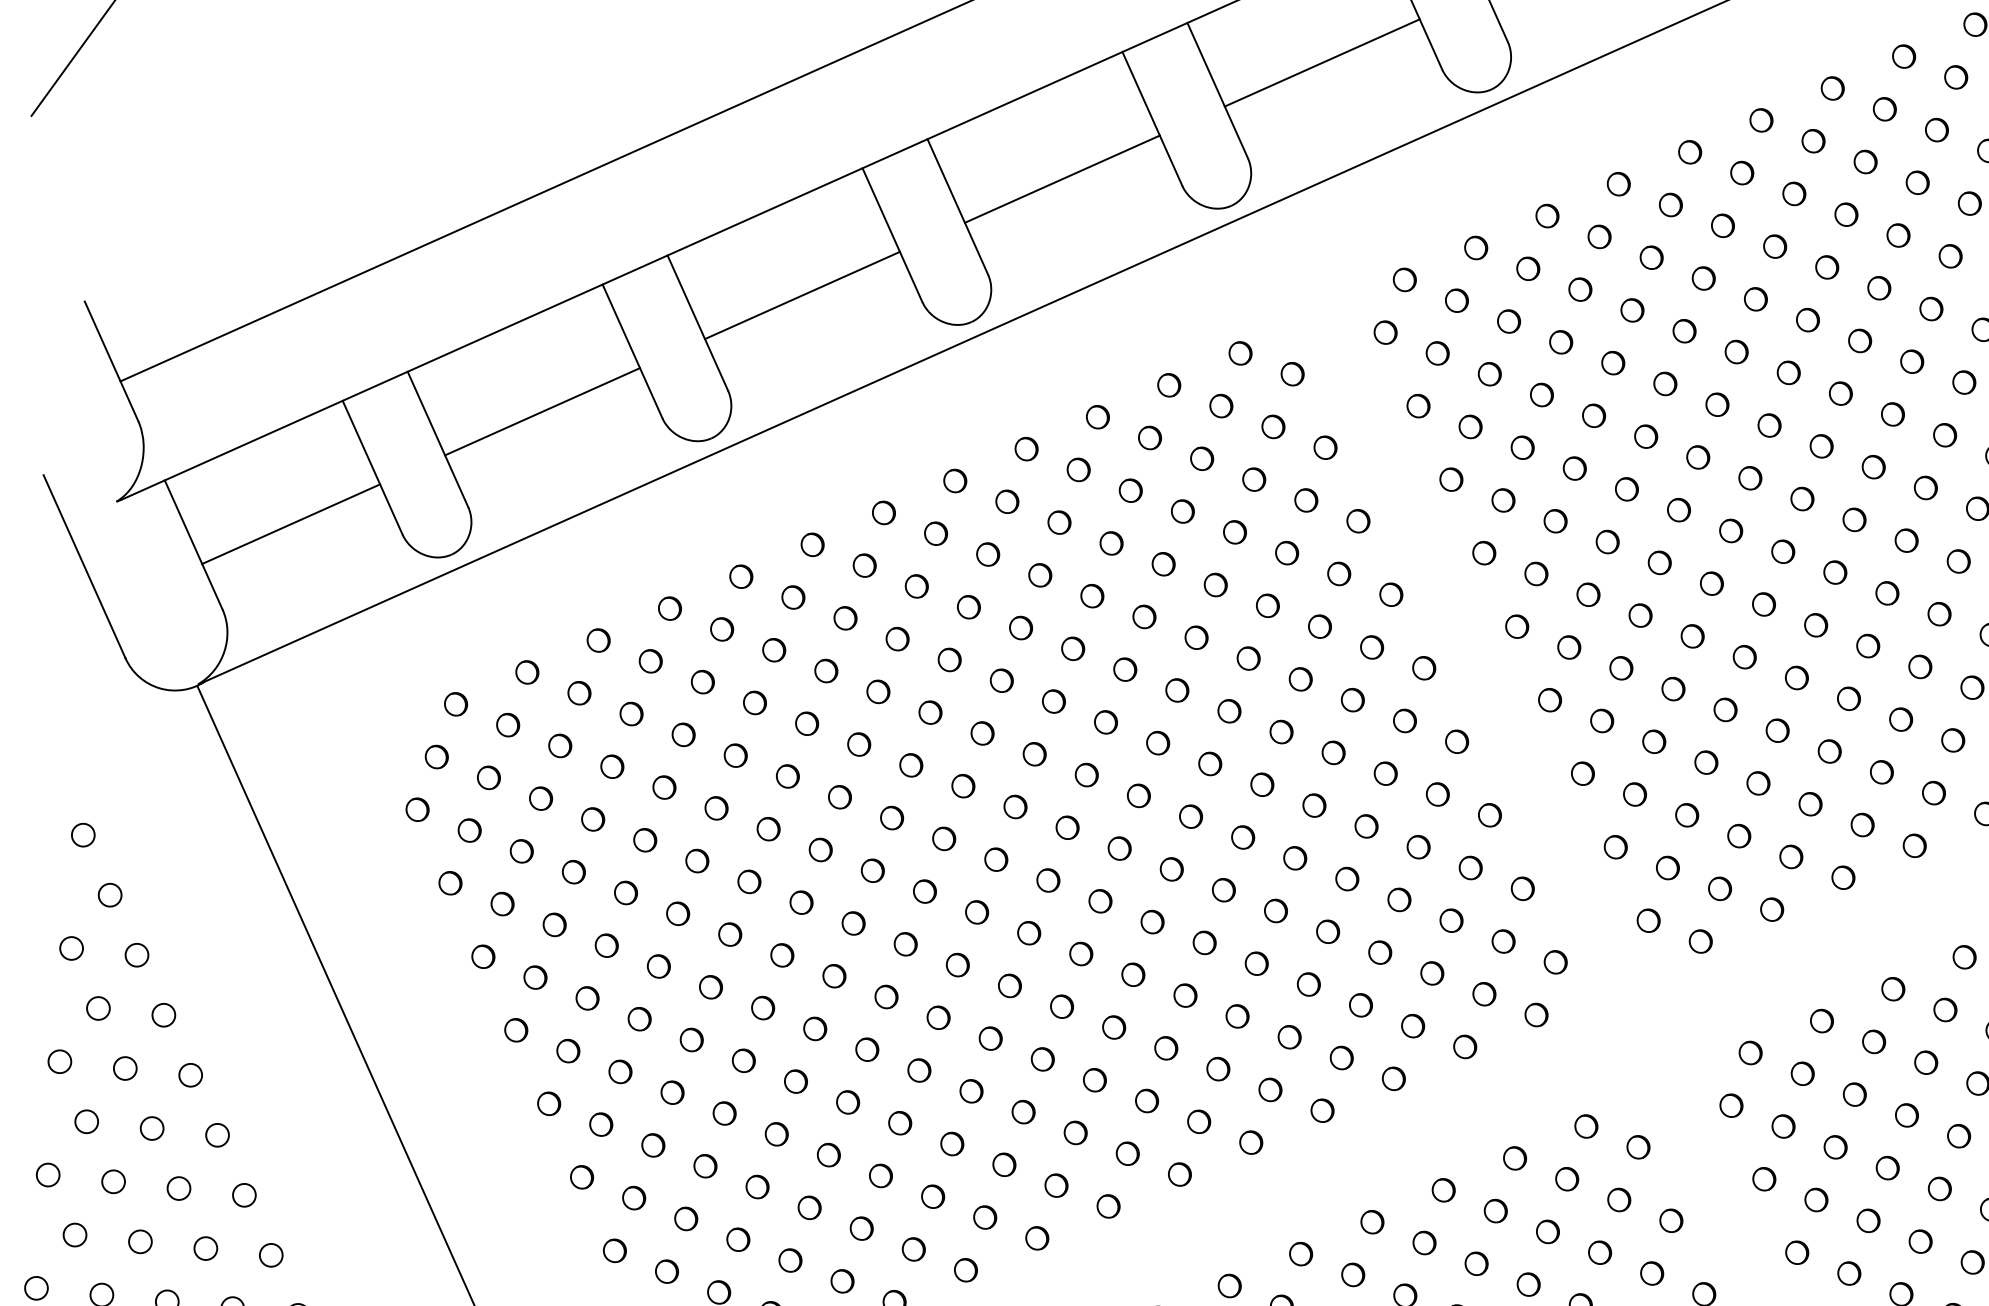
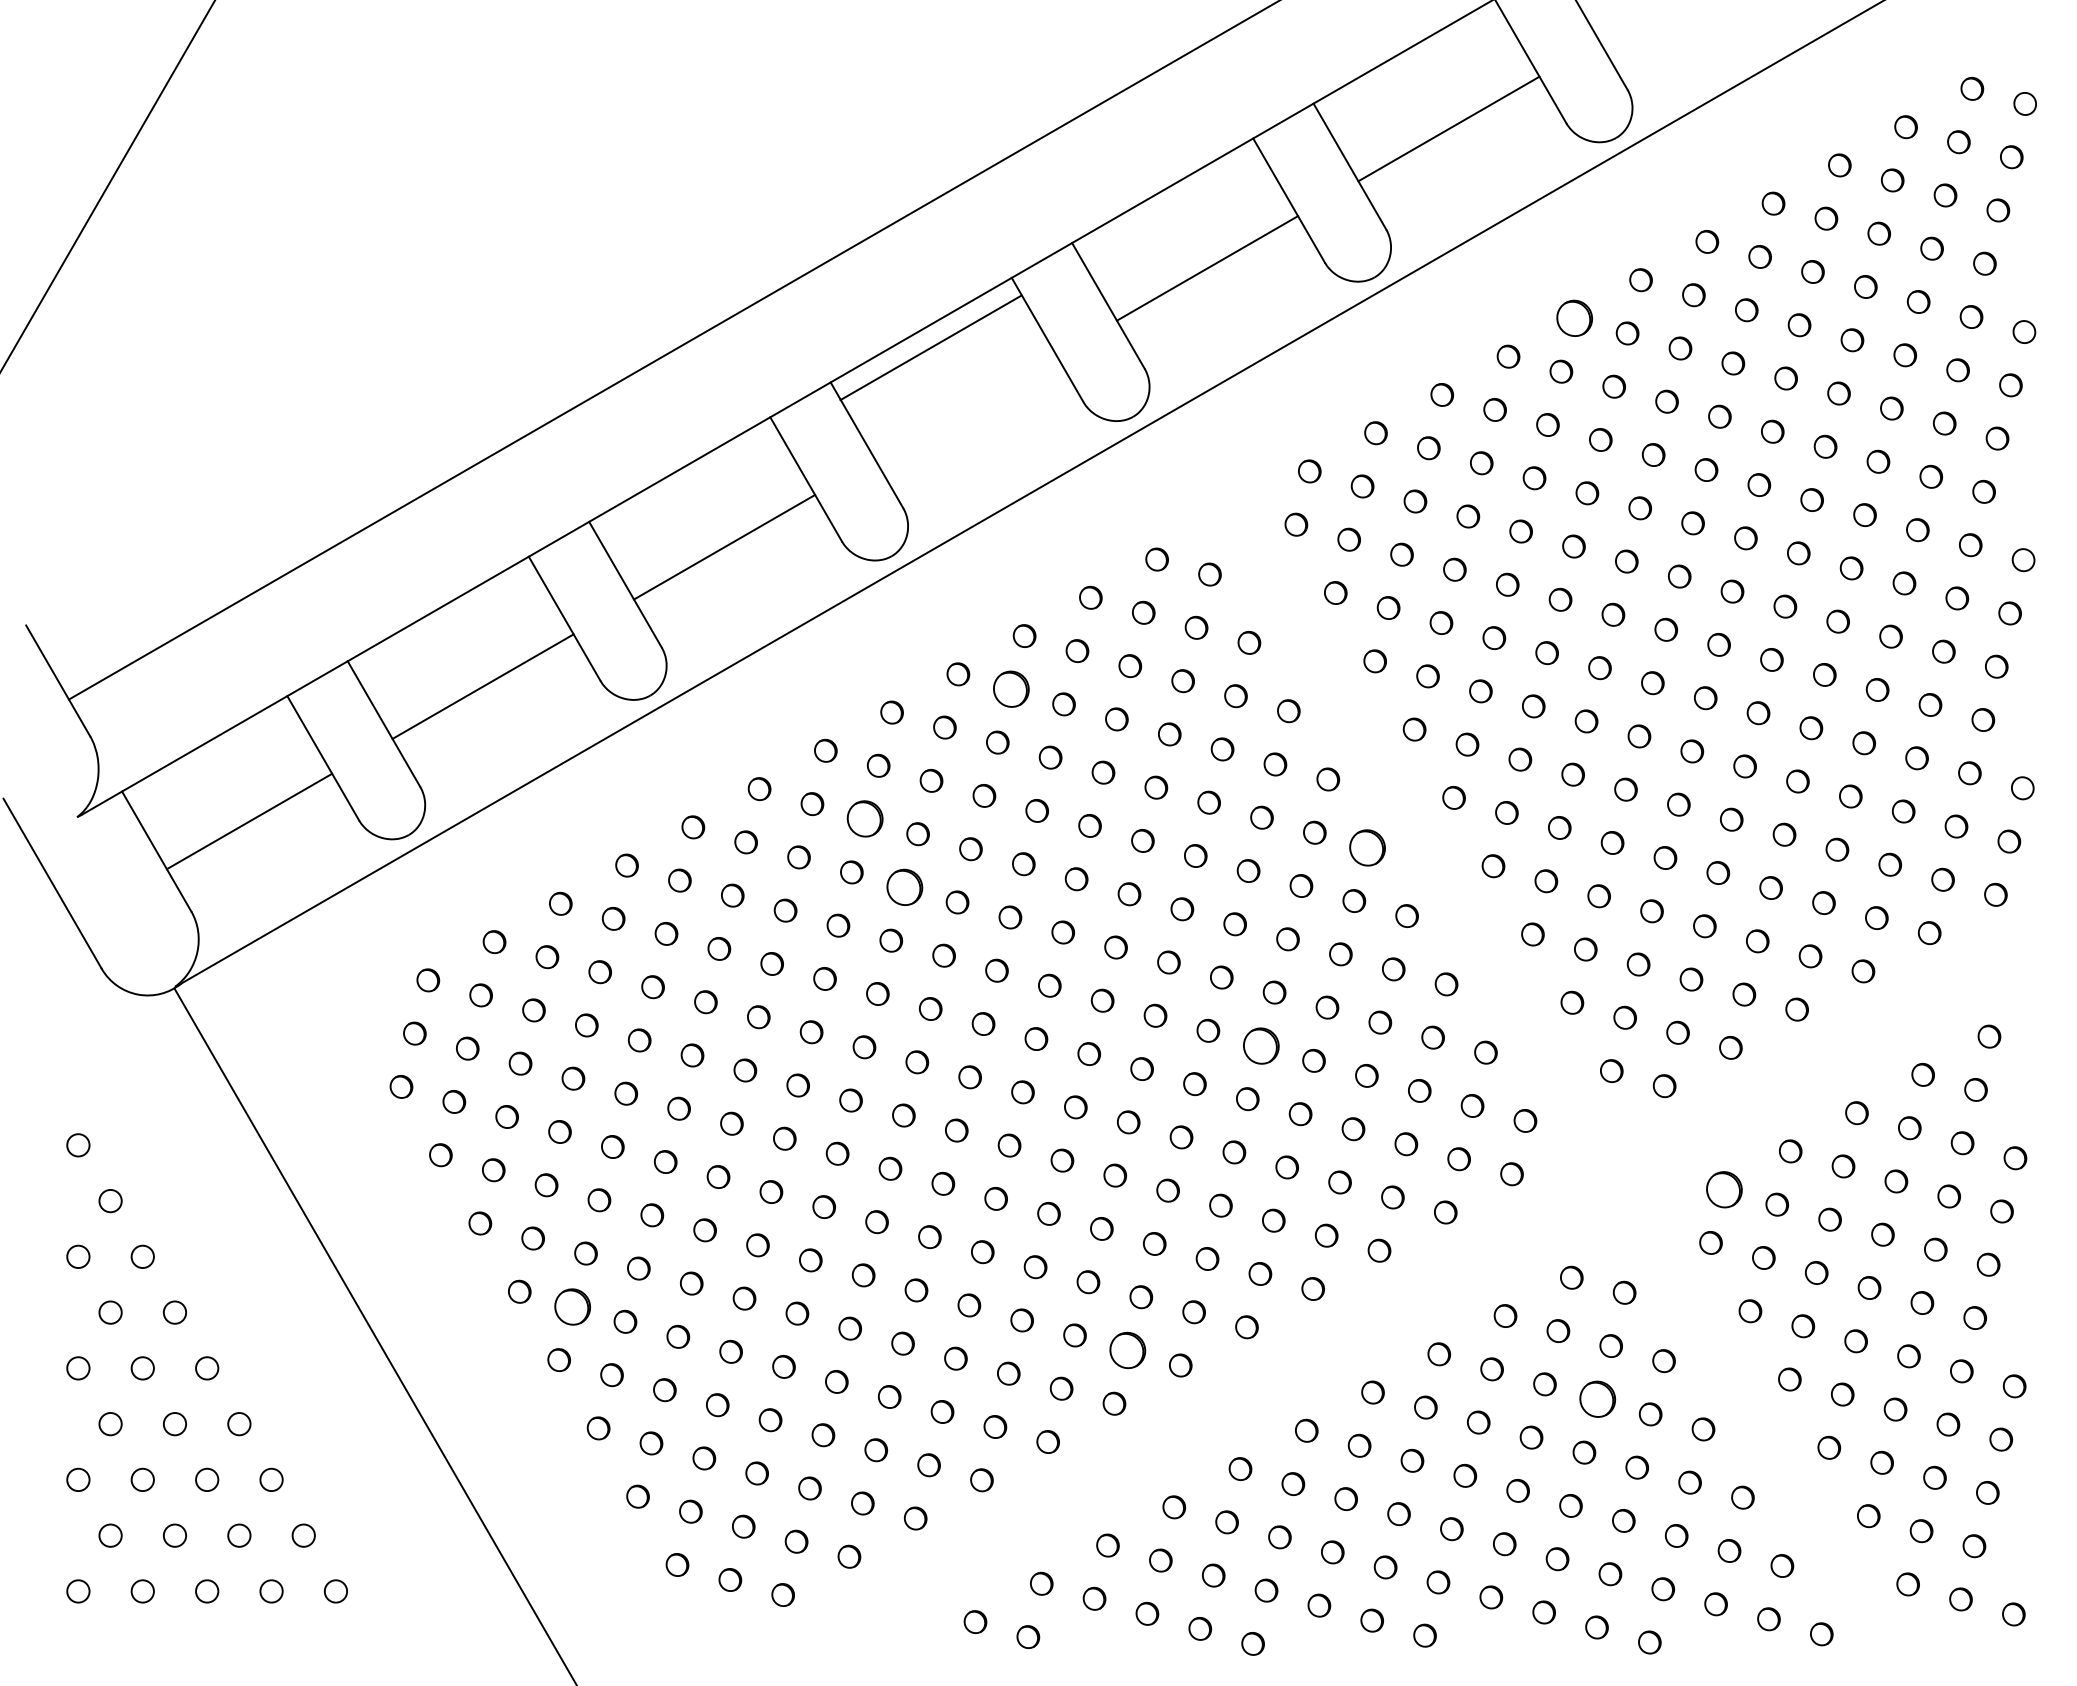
part: (1689, 152) -> (1574, 318), size x1.6
line: (1061, 178) -> (930, 347), moved
part: (1077, 469) -> (1010, 689), size x1.6
part: (917, 586) -> (865, 819), size x1.6
part: (949, 659) -> (904, 887), size x1.6
part: (1424, 667) -> (1367, 847), size x1.6
part: (1294, 857) -> (1260, 1045), size x1.6
part: (568, 1050) -> (572, 1306), size x1.6
part: (1750, 1052) -> (1724, 1189), size x1.6
part: (1127, 1153) -> (1127, 1350), size x1.6
part: (1599, 1252) -> (1597, 1399), size x1.6

